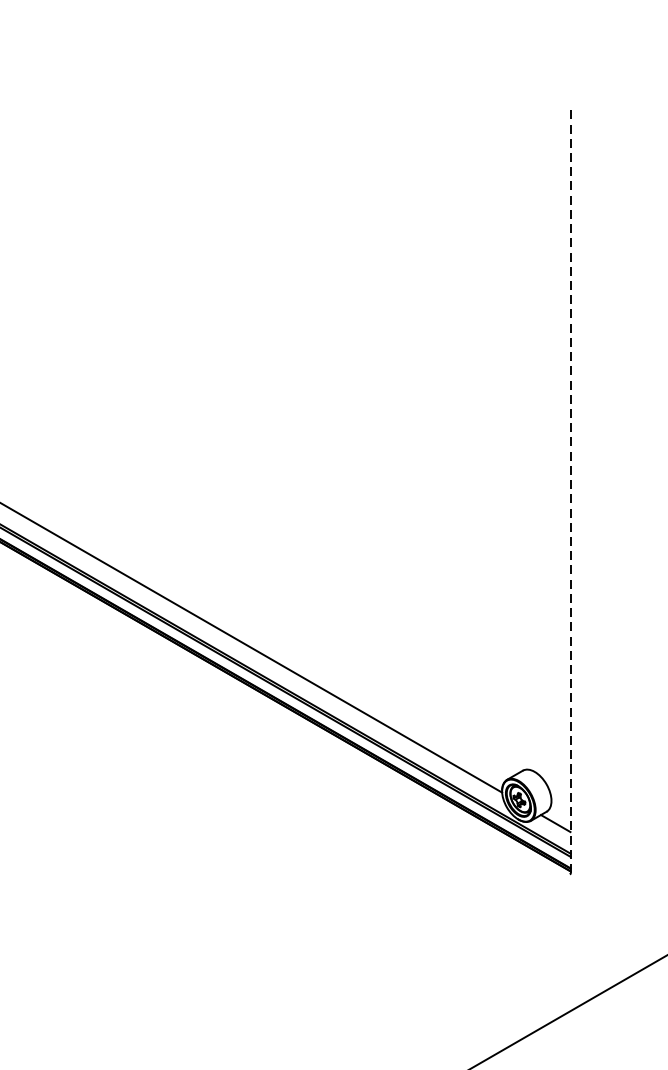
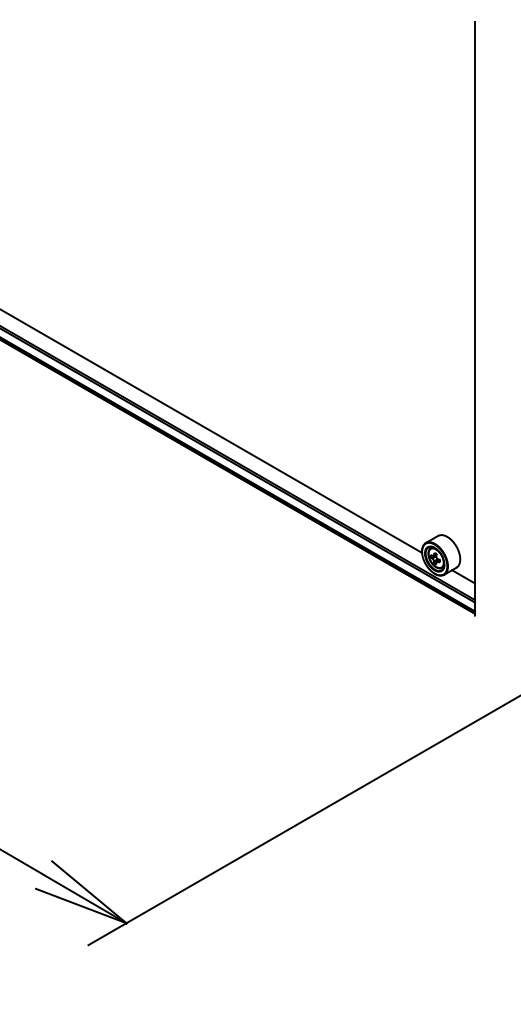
line: (569, 489) -> (474, 318), dashed -> solid

